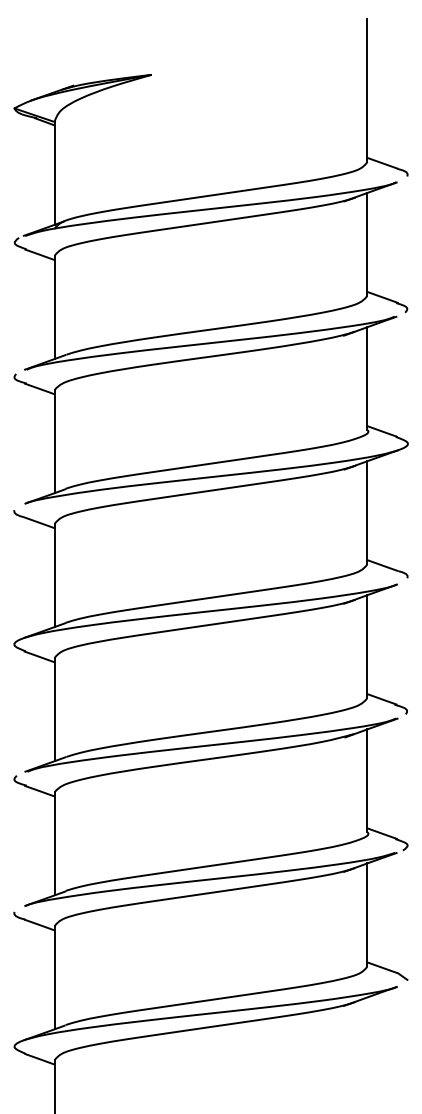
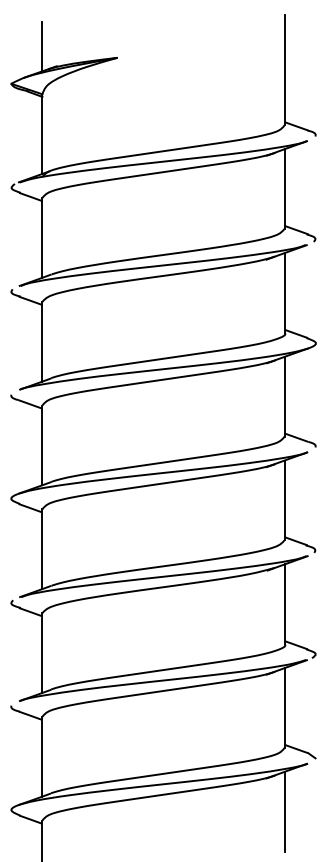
line: (54, 60) -> (42, 46), added
line: (367, 1048) -> (284, 811), added

